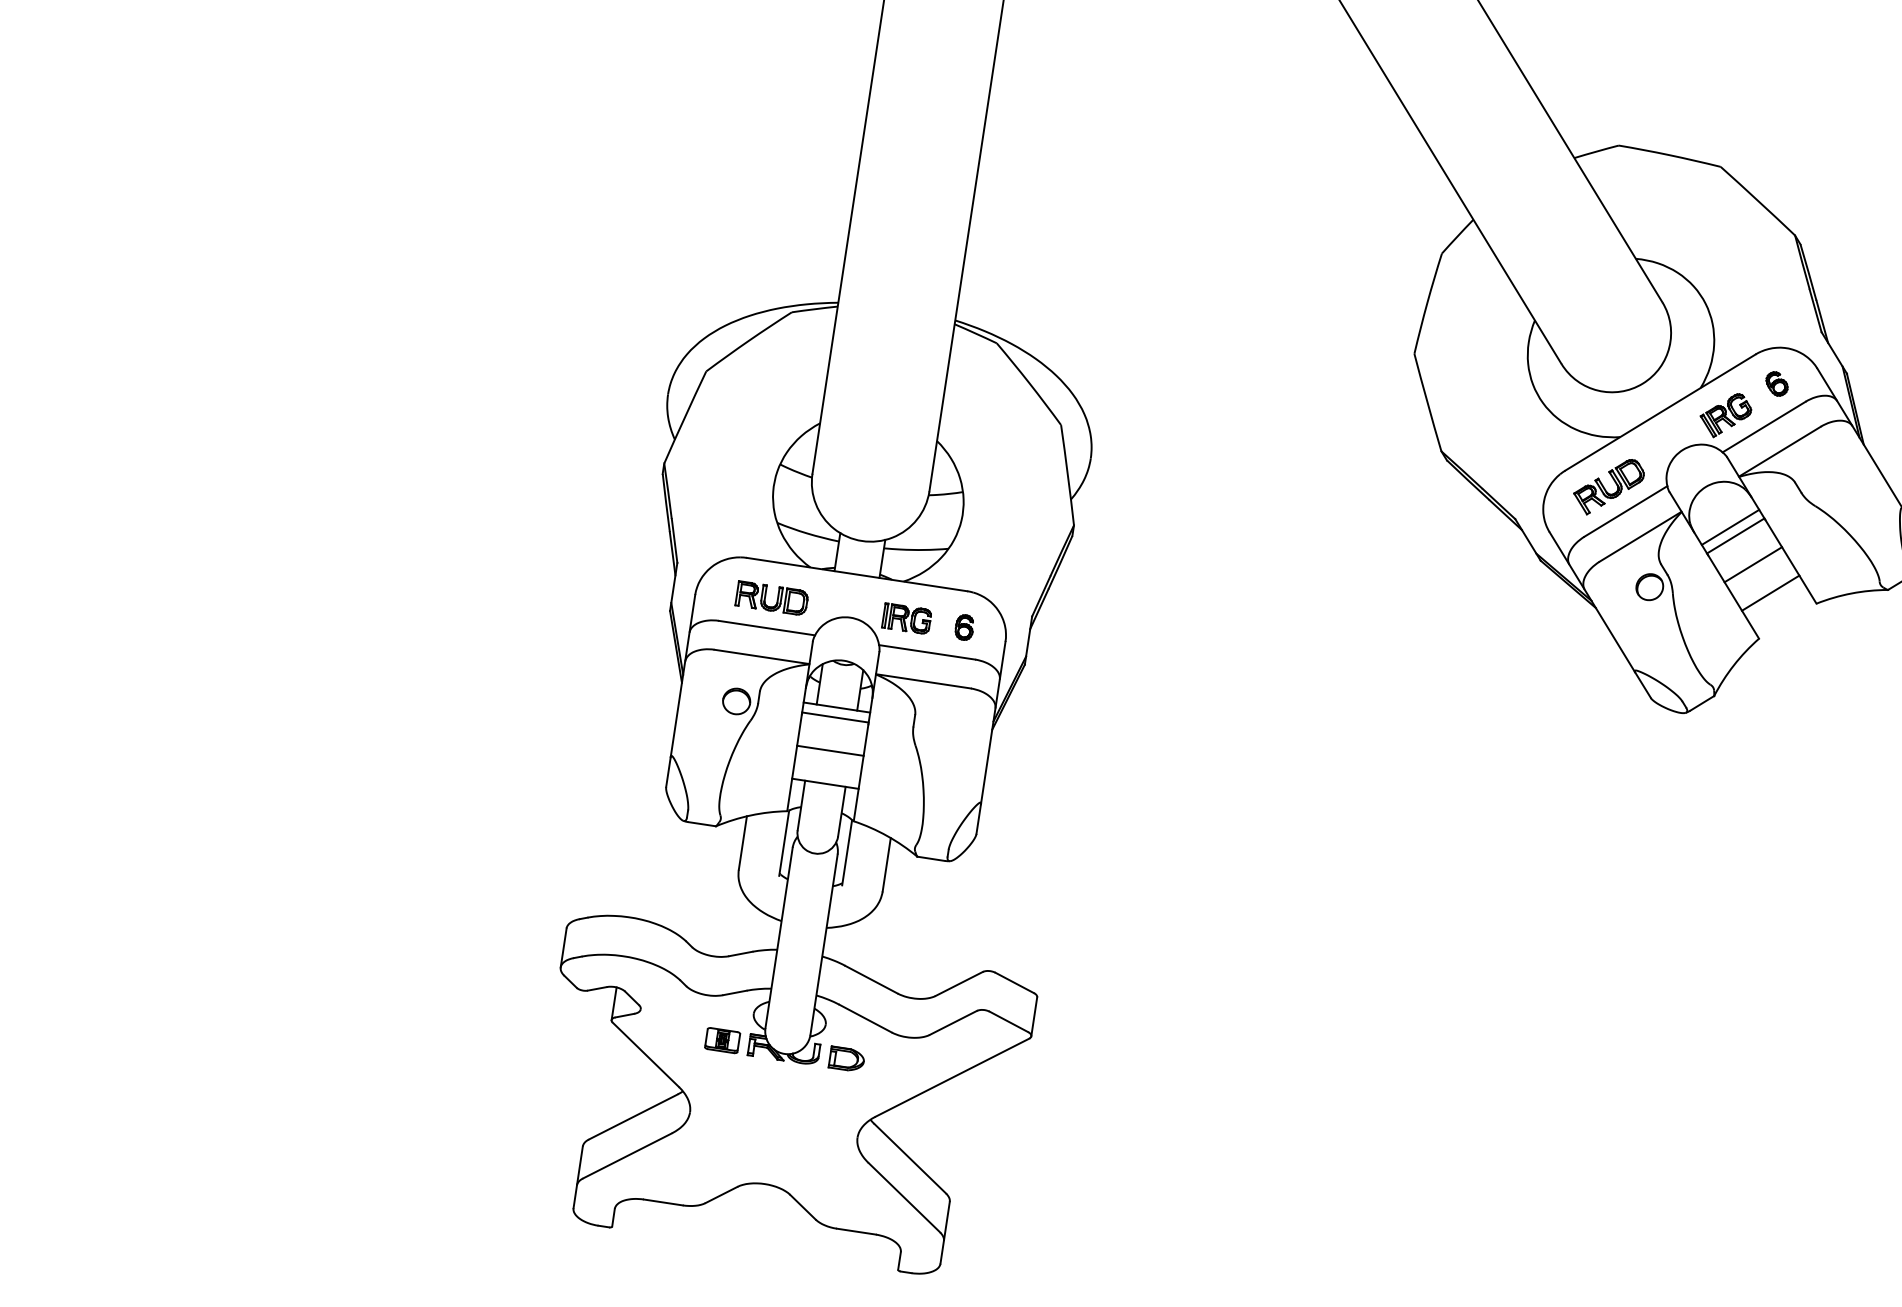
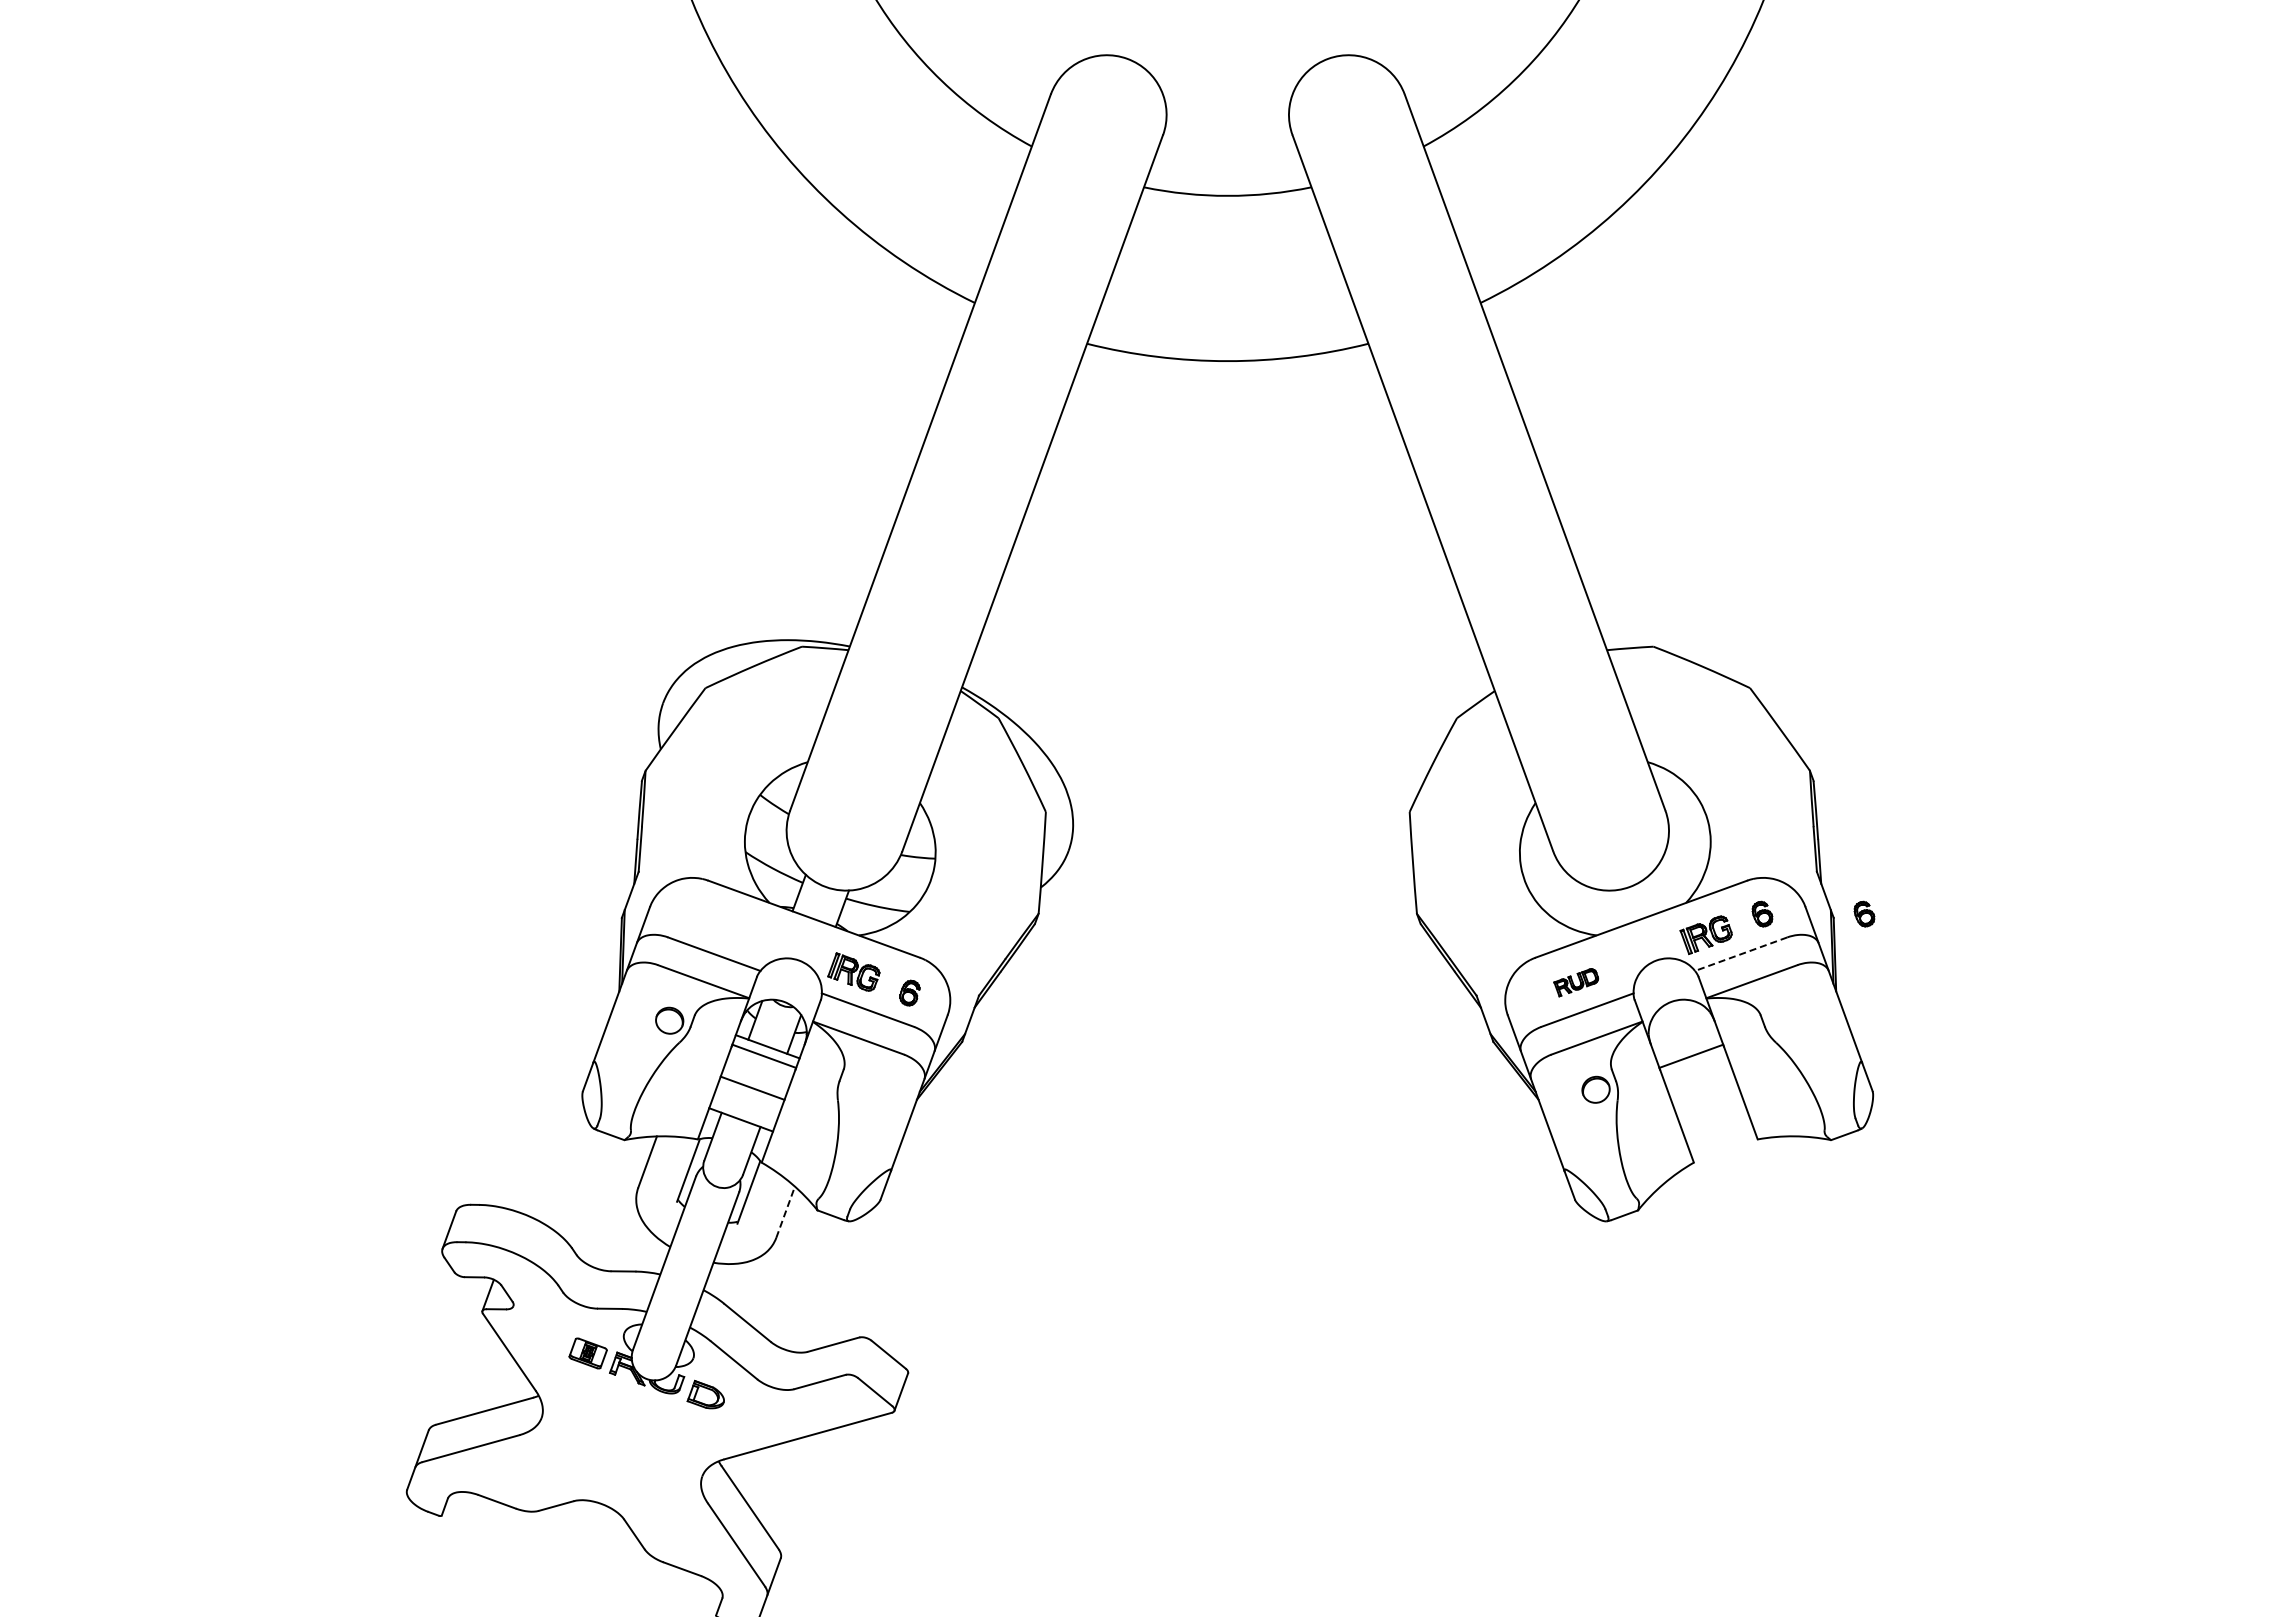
part: (1875, 363) -> (1864, 913), added
line: (1763, 427) -> (1740, 954), solid -> dashed
part: (1608, 486) -> (1575, 982), size x0.6
line: (1730, 527) -> (1687, 1046), removed
line: (1752, 564) -> (1702, 1087), removed
line: (1770, 592) -> (1714, 1119), removed
part: (770, 597) -> (723, 924), removed
line: (886, 864) -> (785, 1211), solid -> dashed

